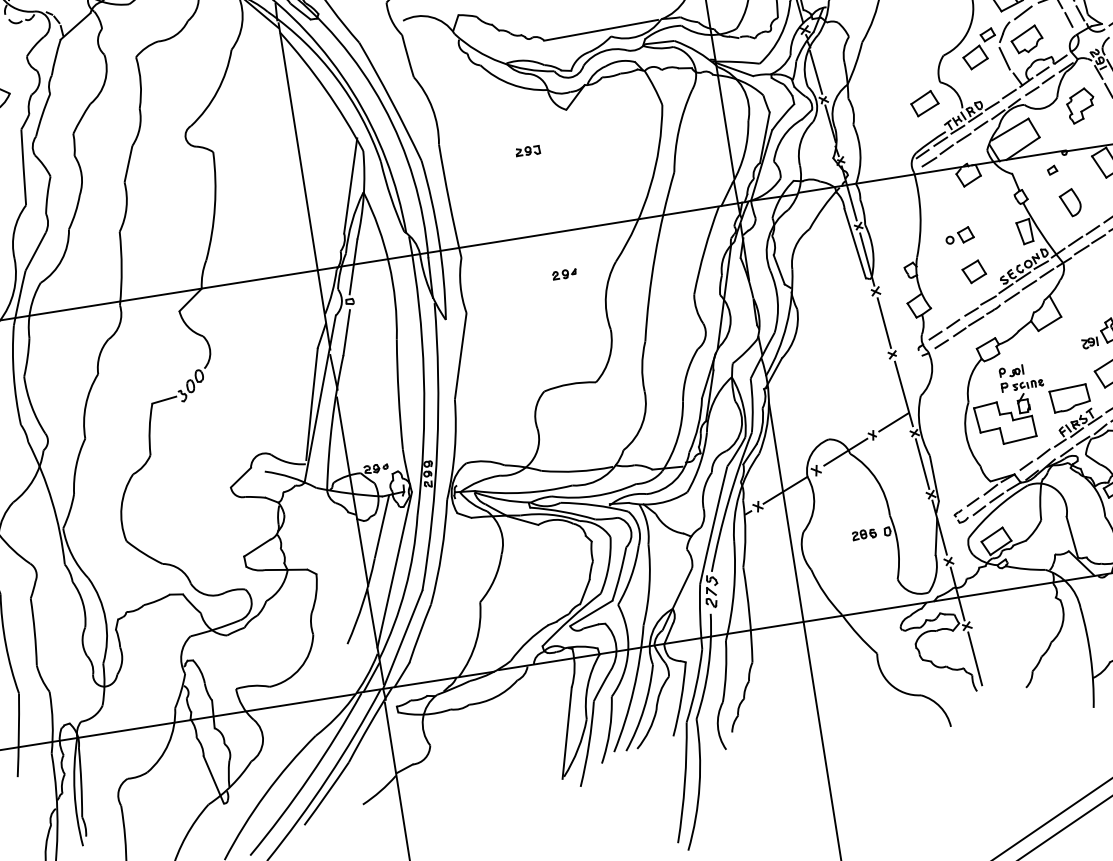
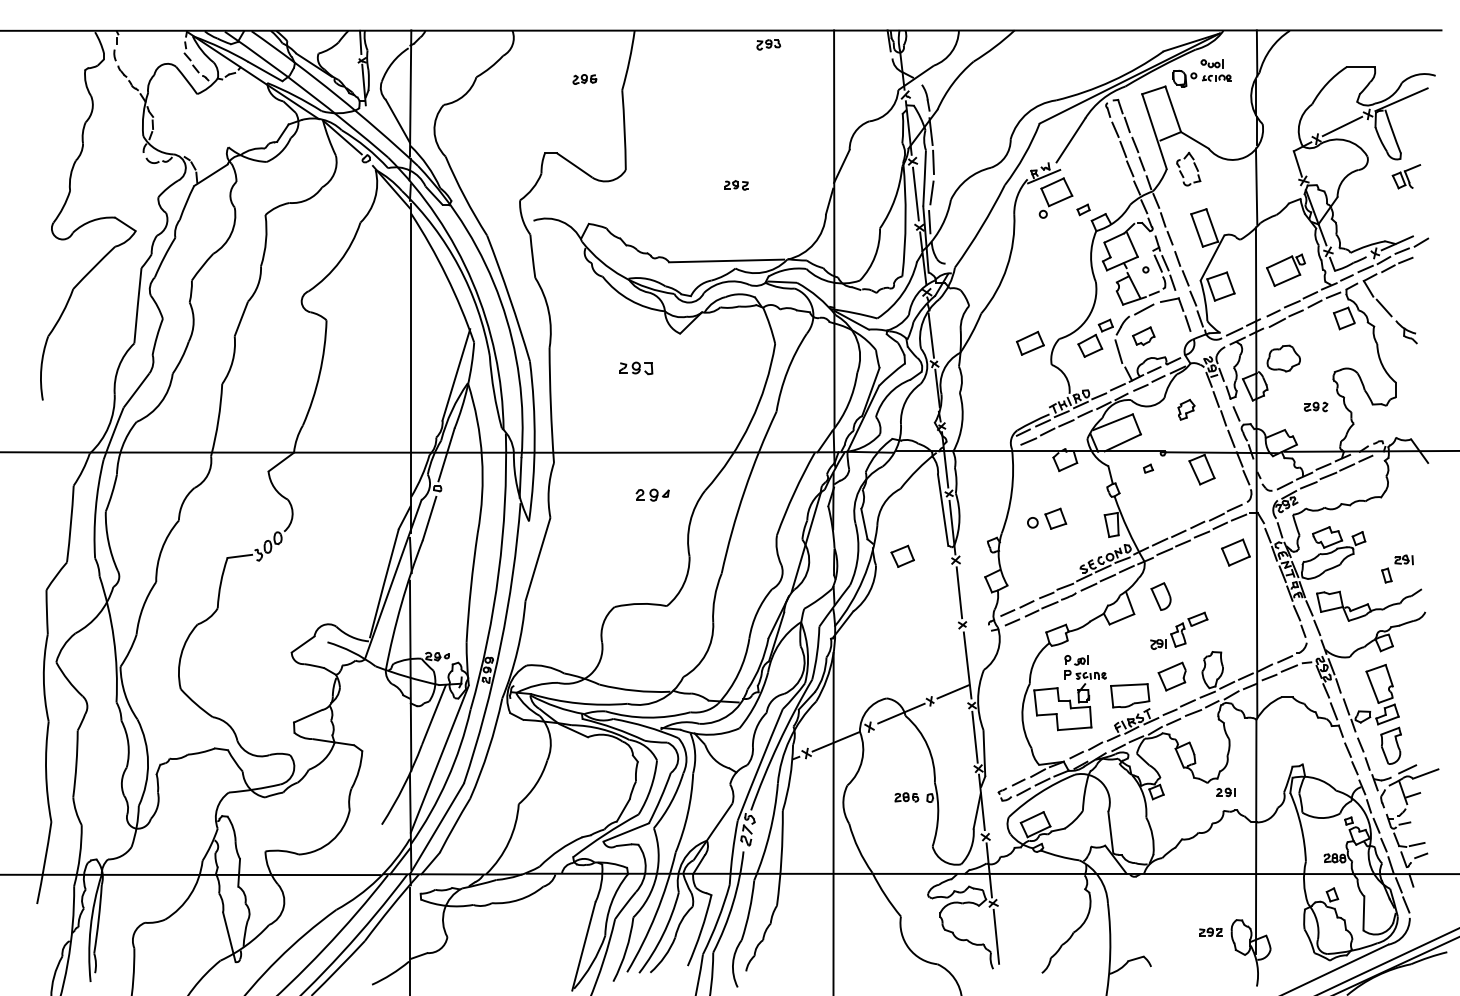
part: (1026, 38) -> (1143, 335), size x0.7
part: (924, 102) -> (1030, 342), moved
part: (1080, 105) -> (1186, 409), size x0.6
part: (527, 151) -> (635, 368), size x1.4
part: (1069, 202) -> (1160, 596), moved
part: (959, 235) -> (1046, 518), size x1.4
part: (973, 271) -> (902, 555), moved
part: (564, 273) -> (652, 494), size x1.4

